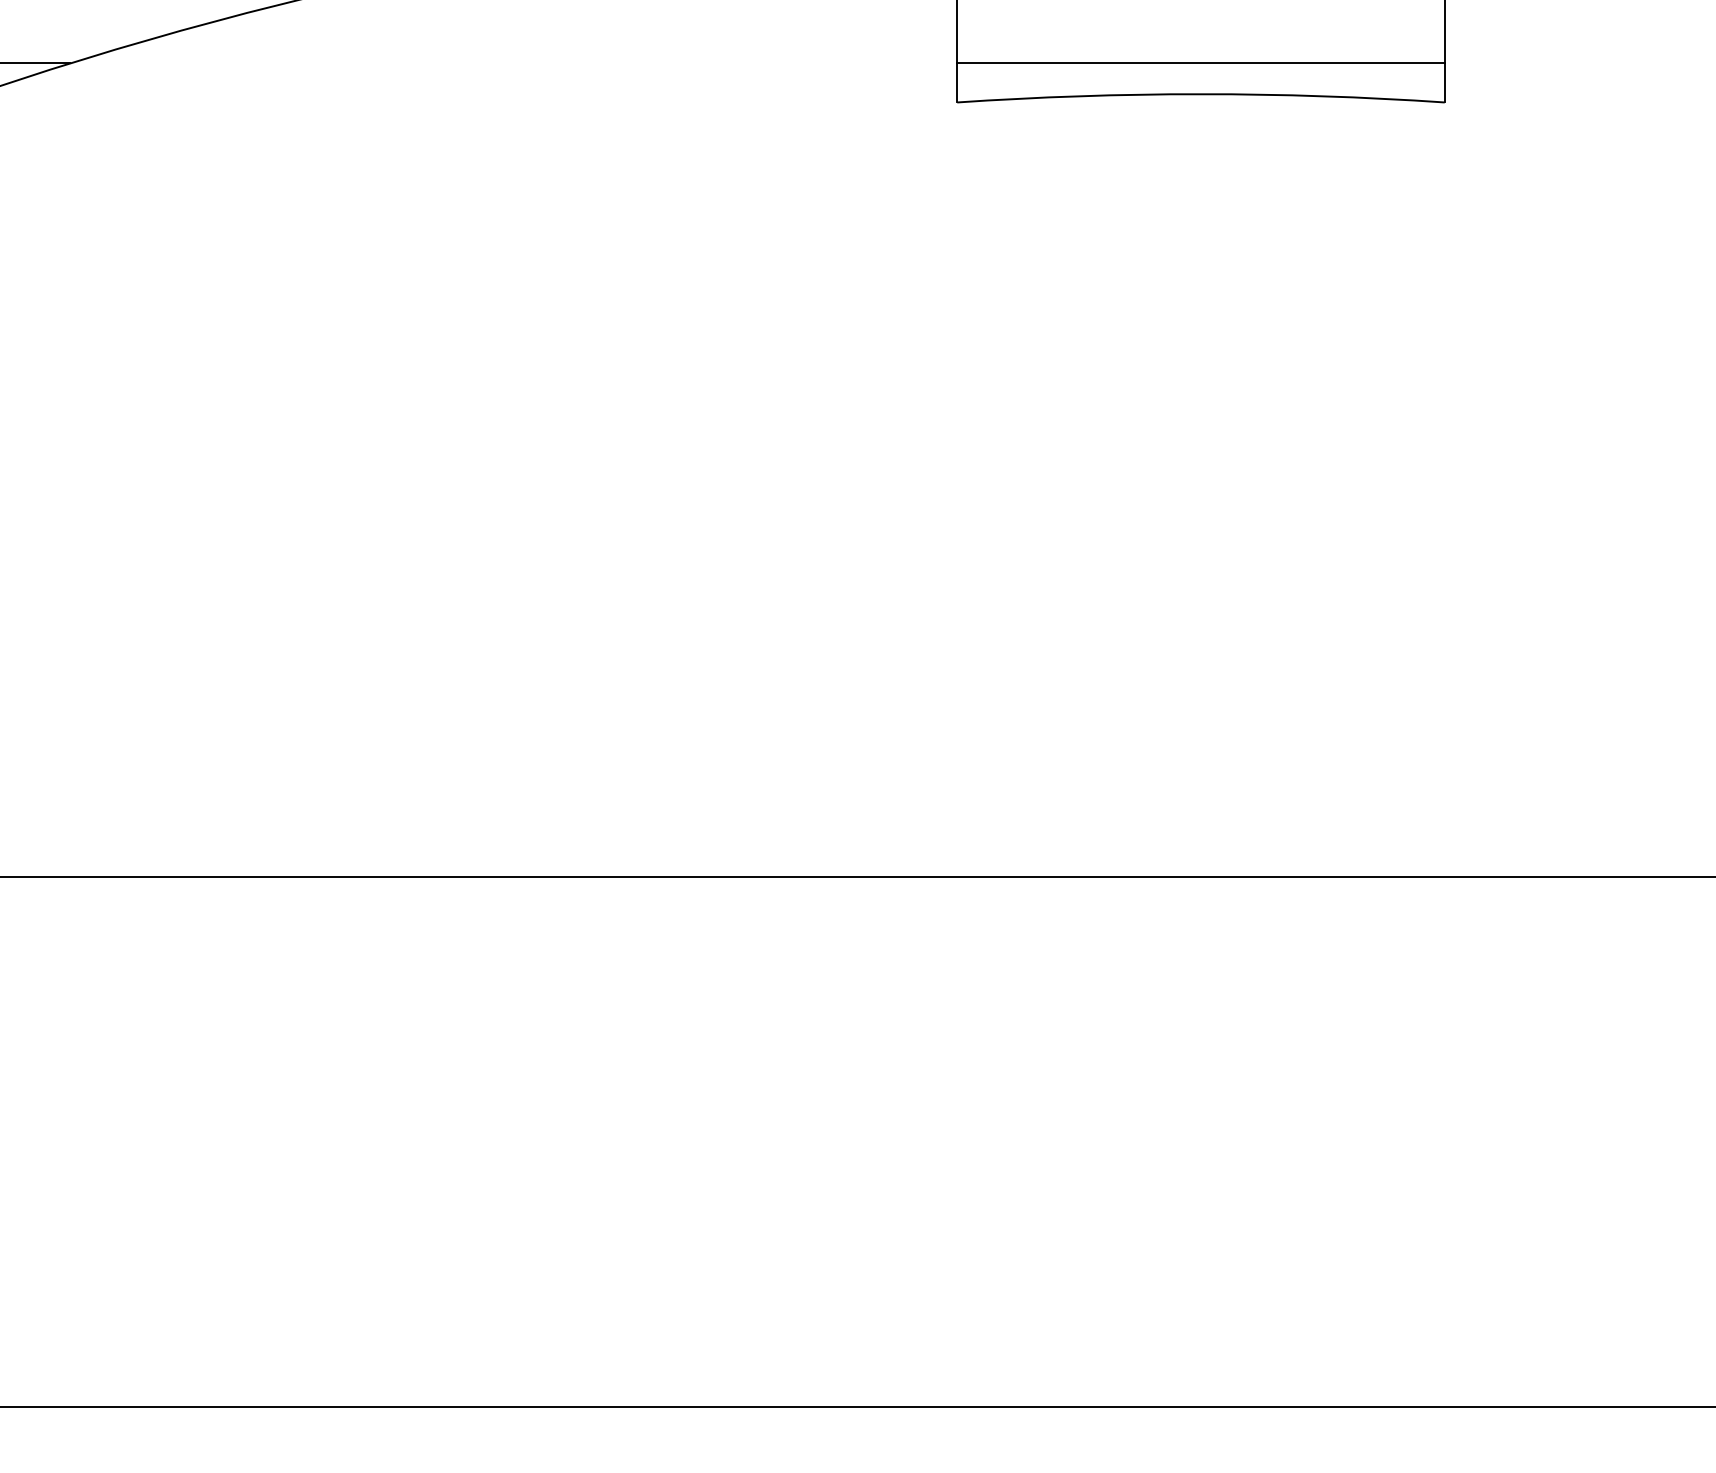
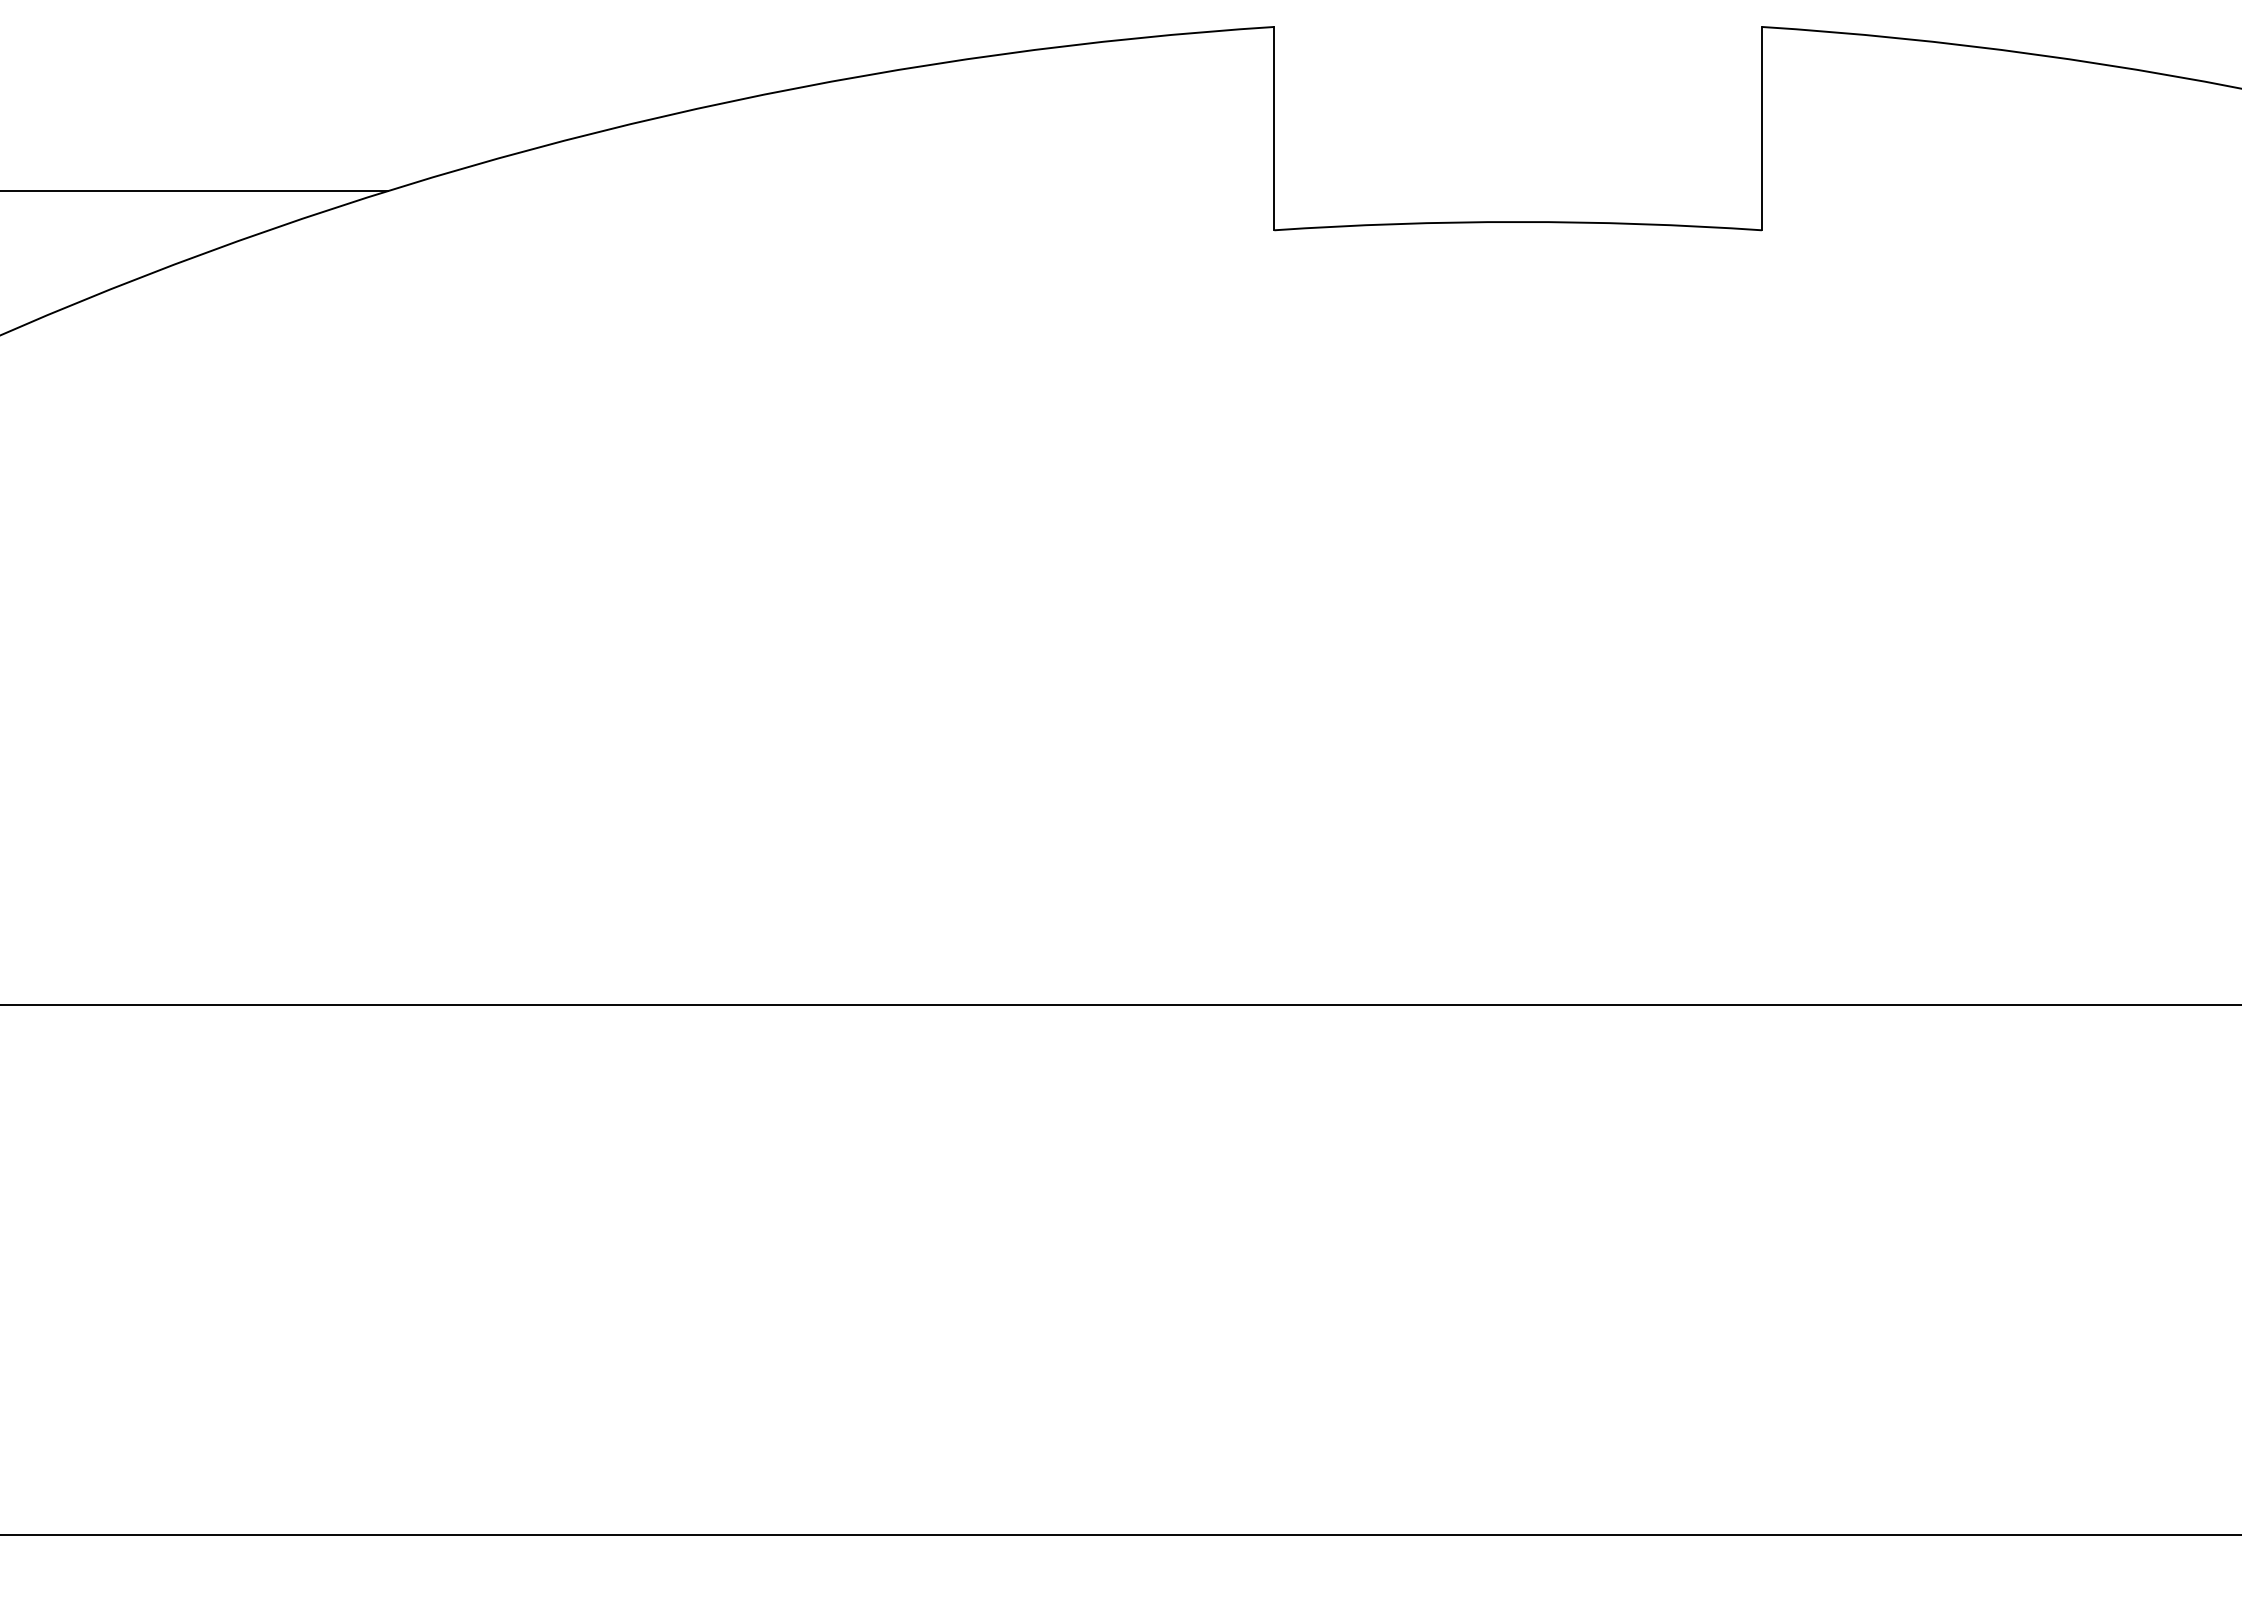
line: (1200, 63) -> (1517, 191), removed

